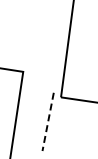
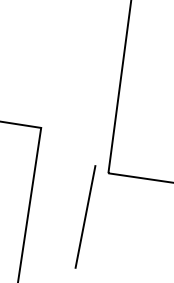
line: (48, 121) -> (86, 216), dashed -> solid

